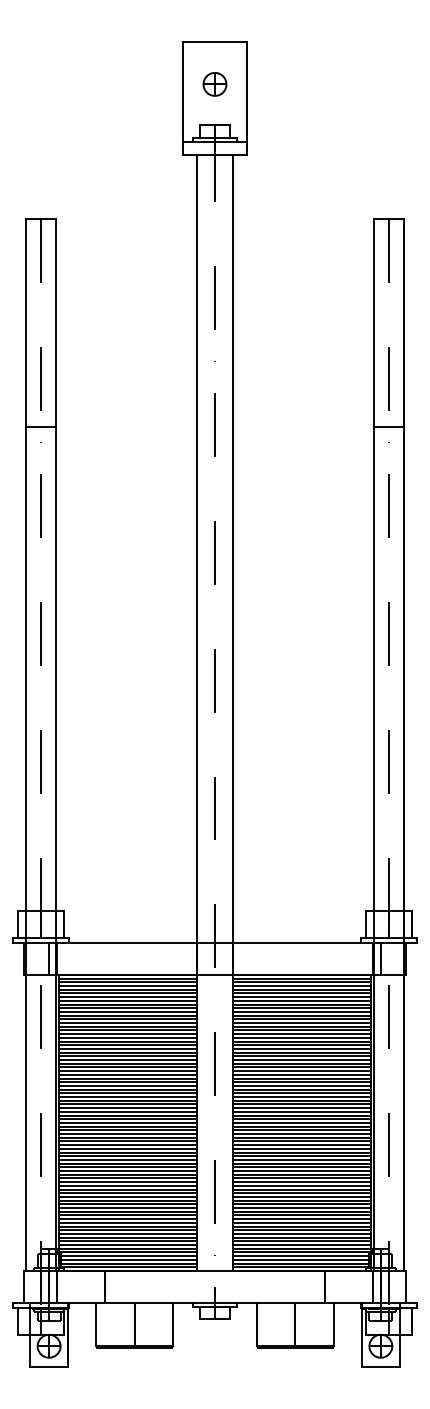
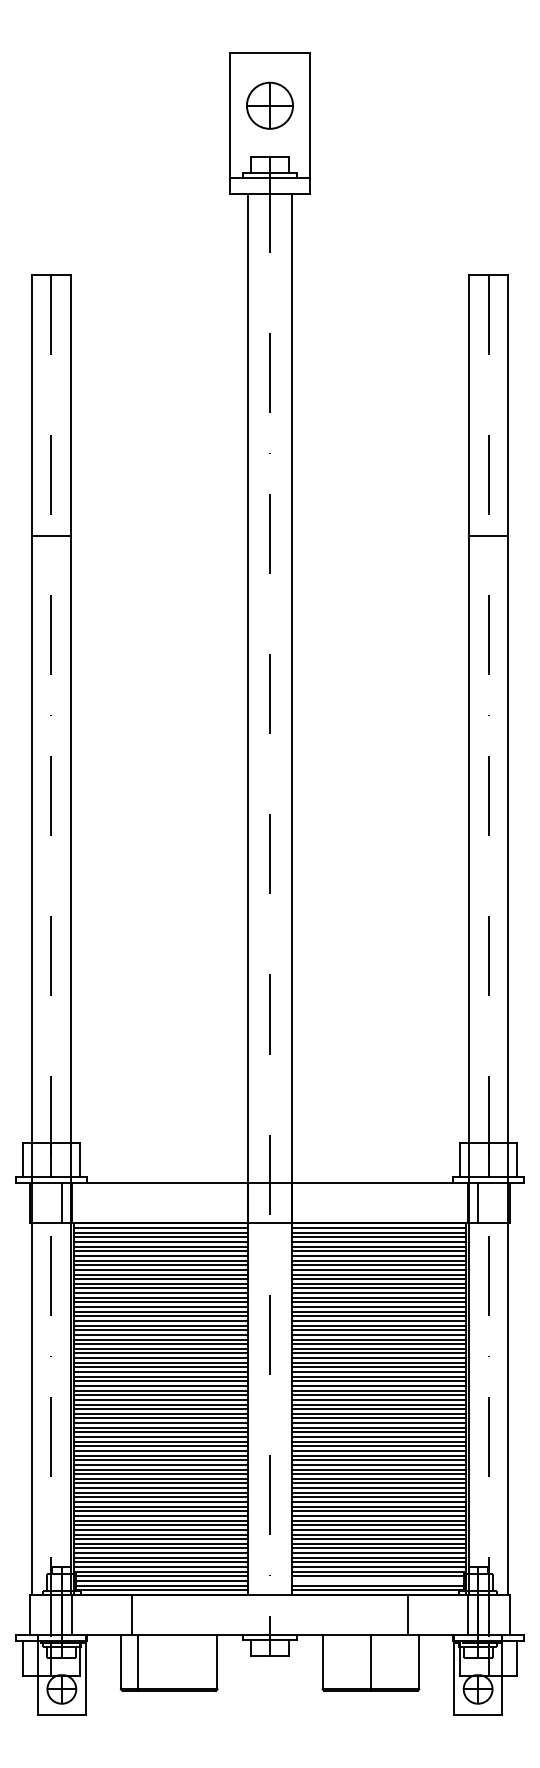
part: (214, 84) -> (269, 105), size x1.6
line: (302, 1259) -> (379, 1580), removed
line: (134, 1324) -> (138, 1662), moved

